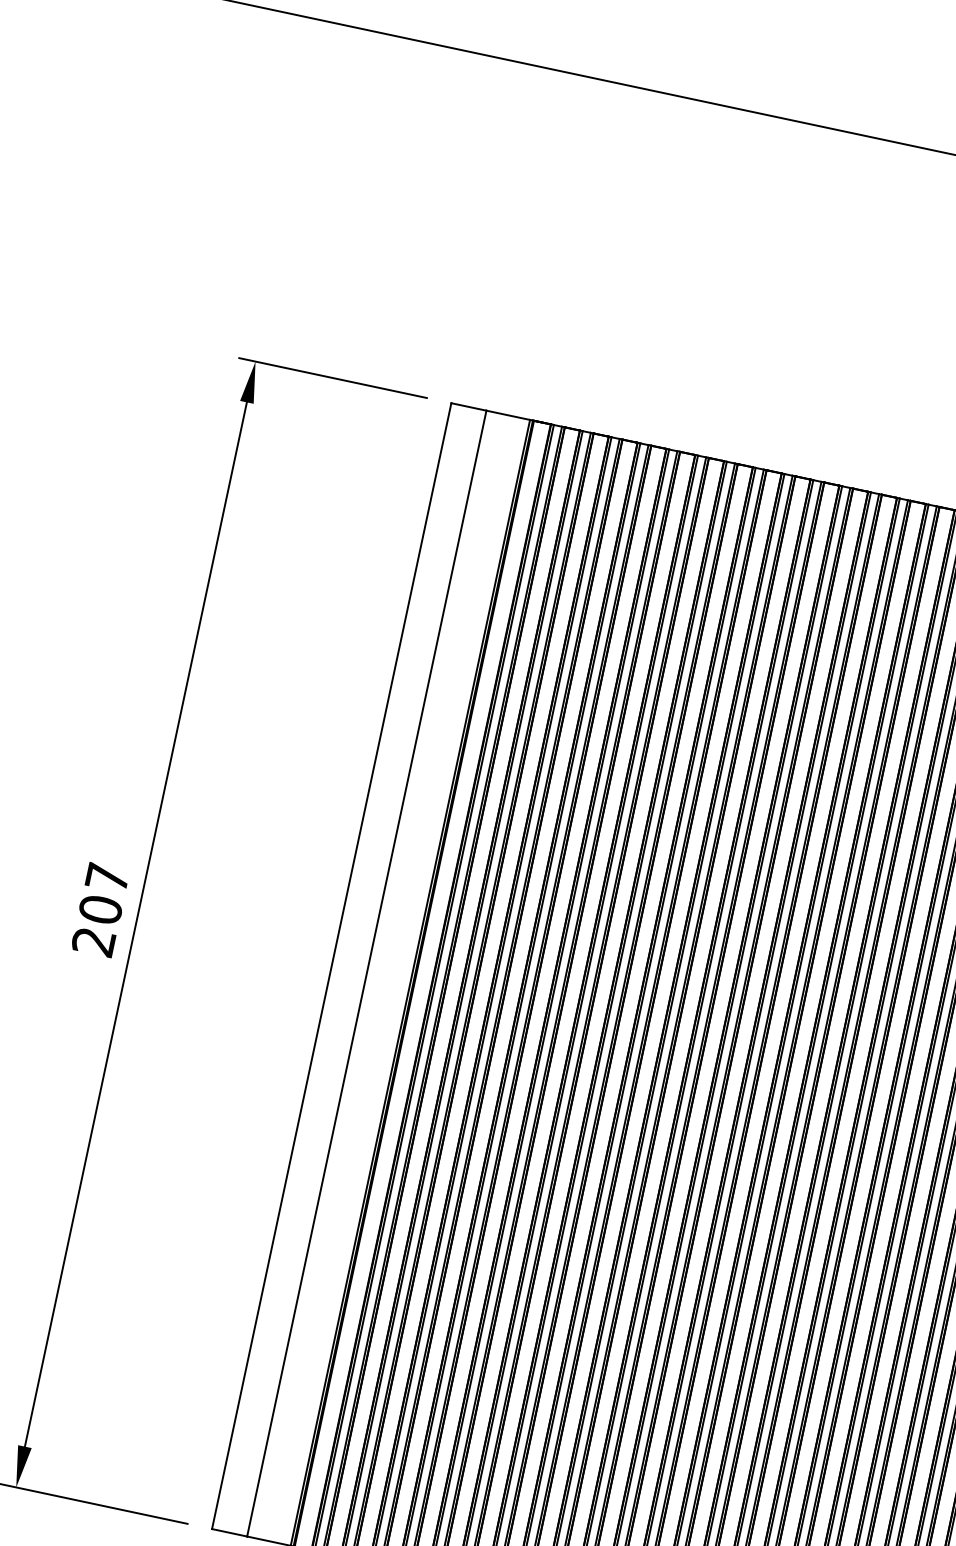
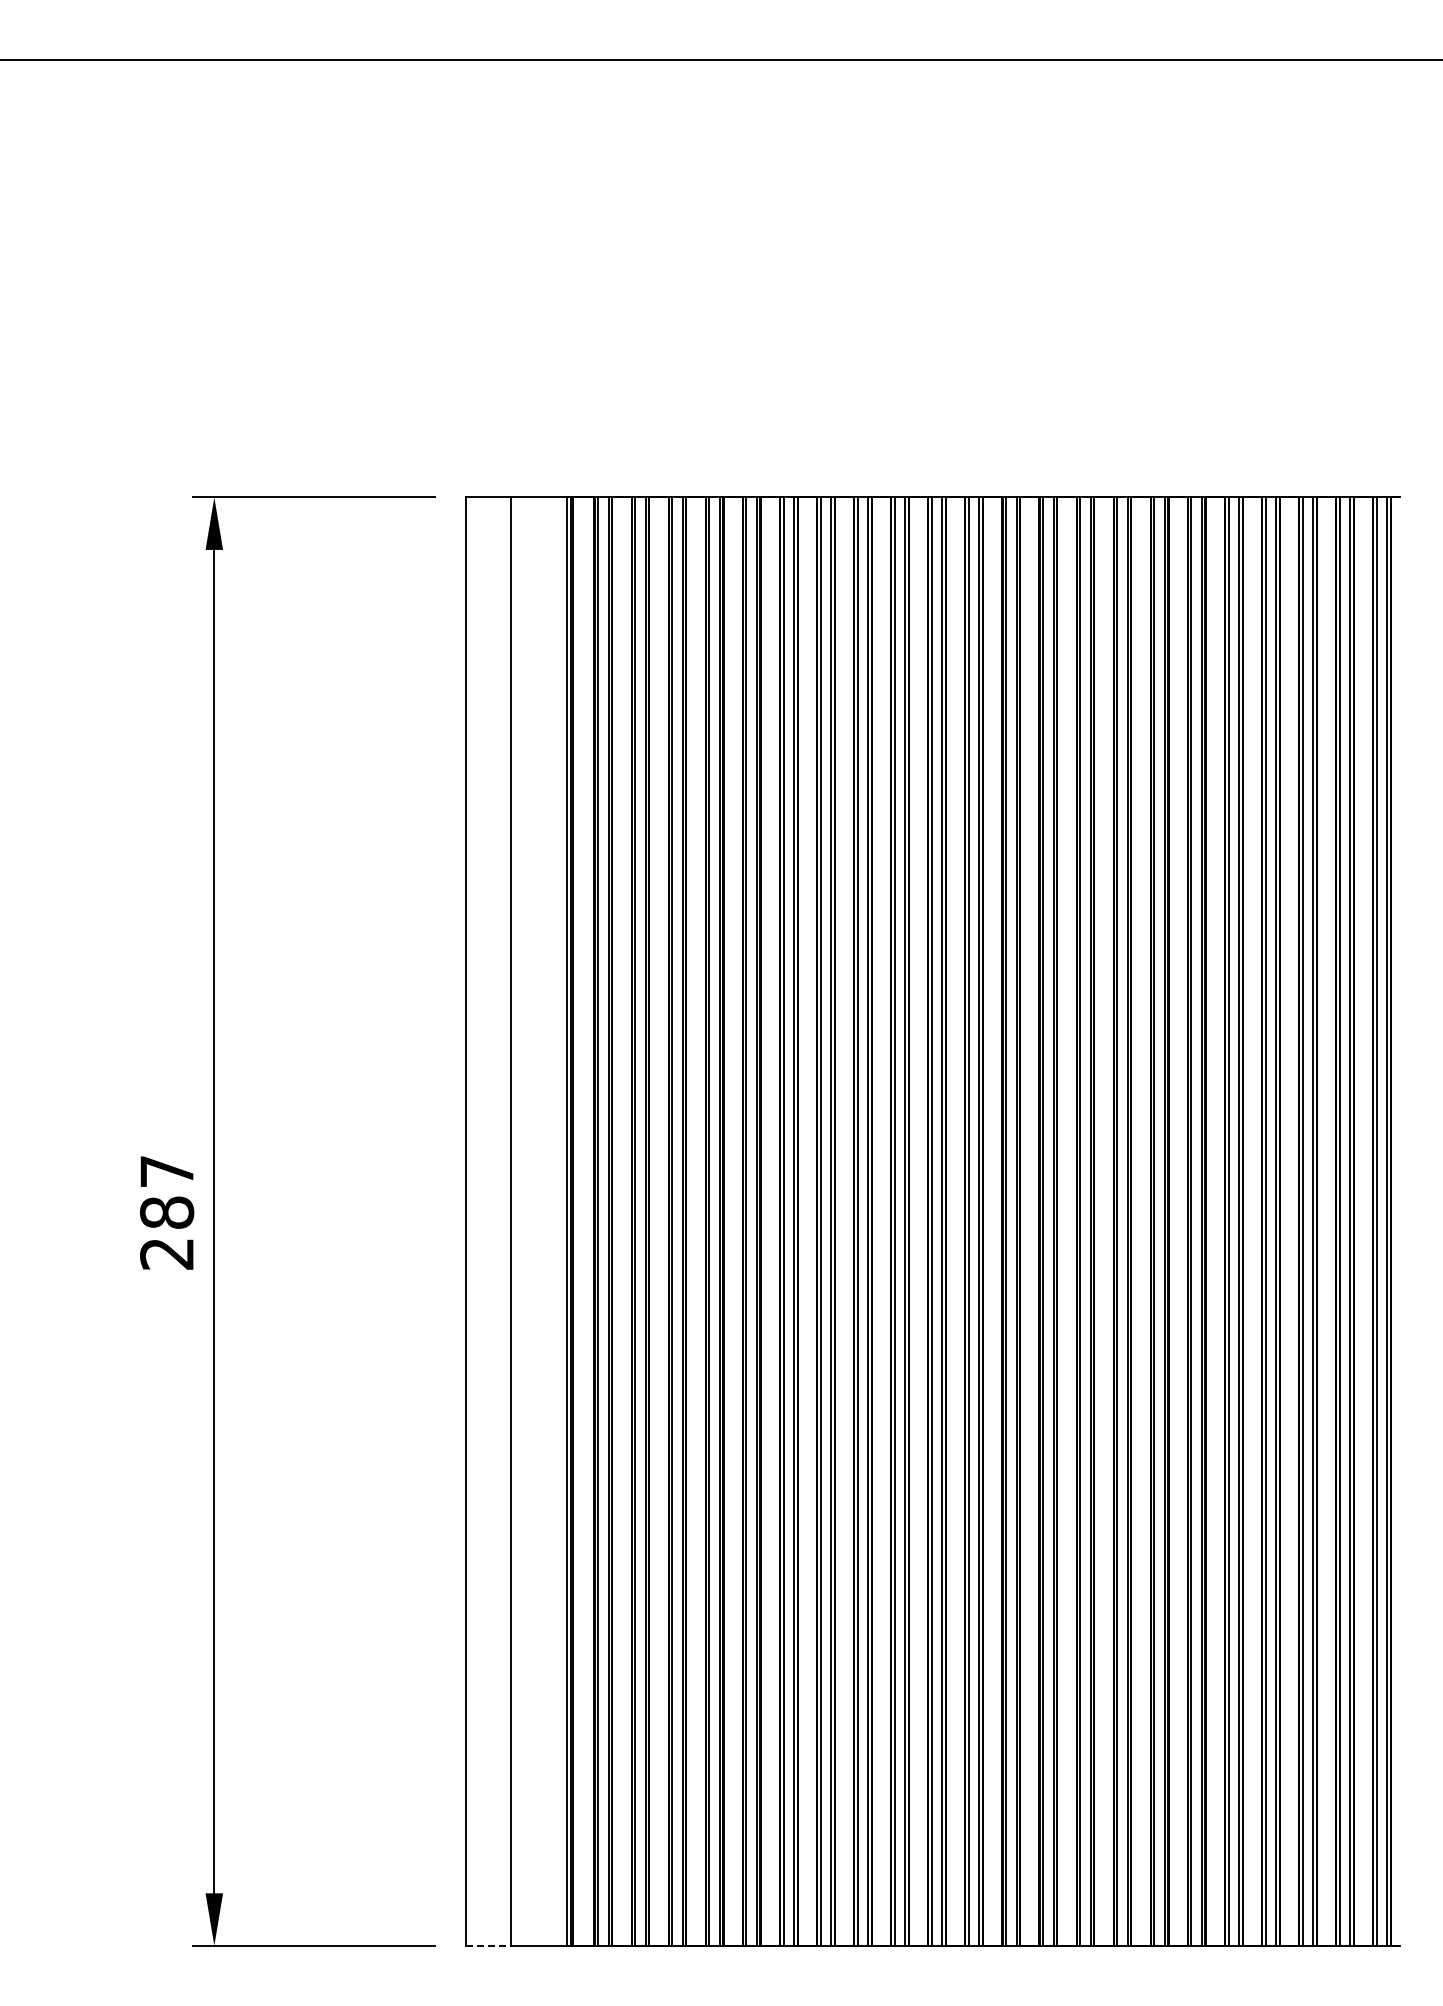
text: (101, 909) -> (167, 1212), 207 -> 287
line: (229, 1532) -> (488, 1945), solid -> dashed

